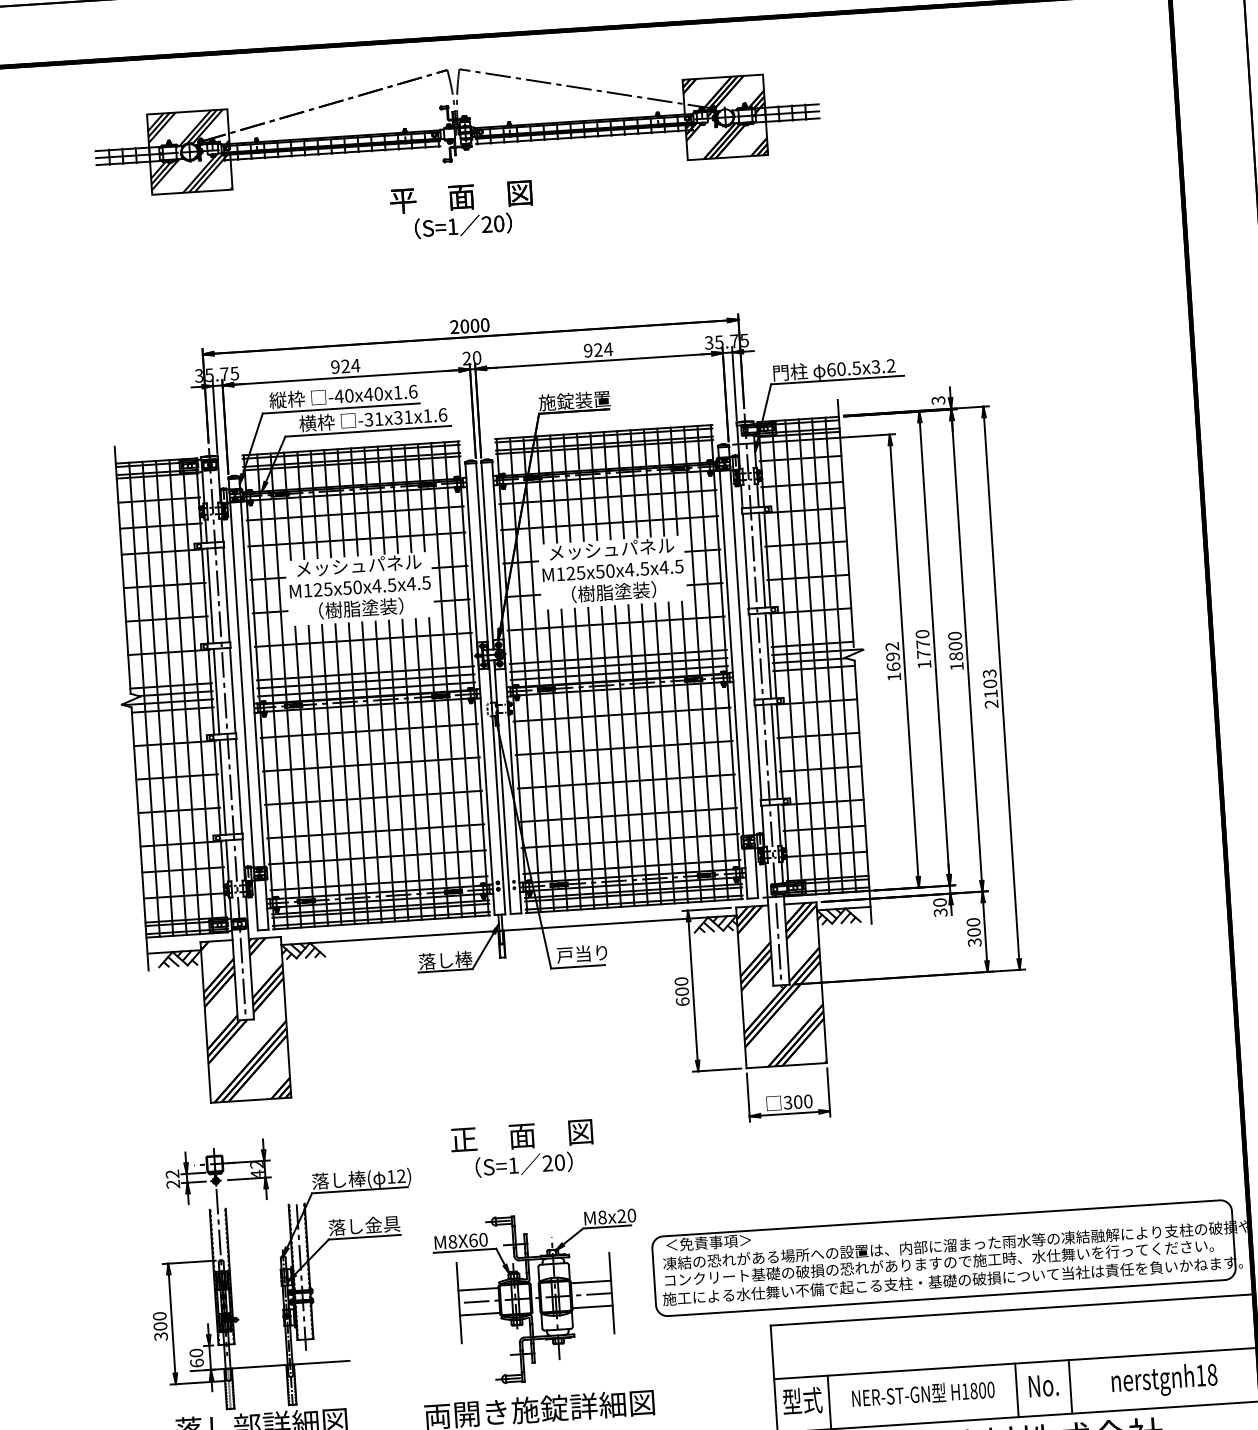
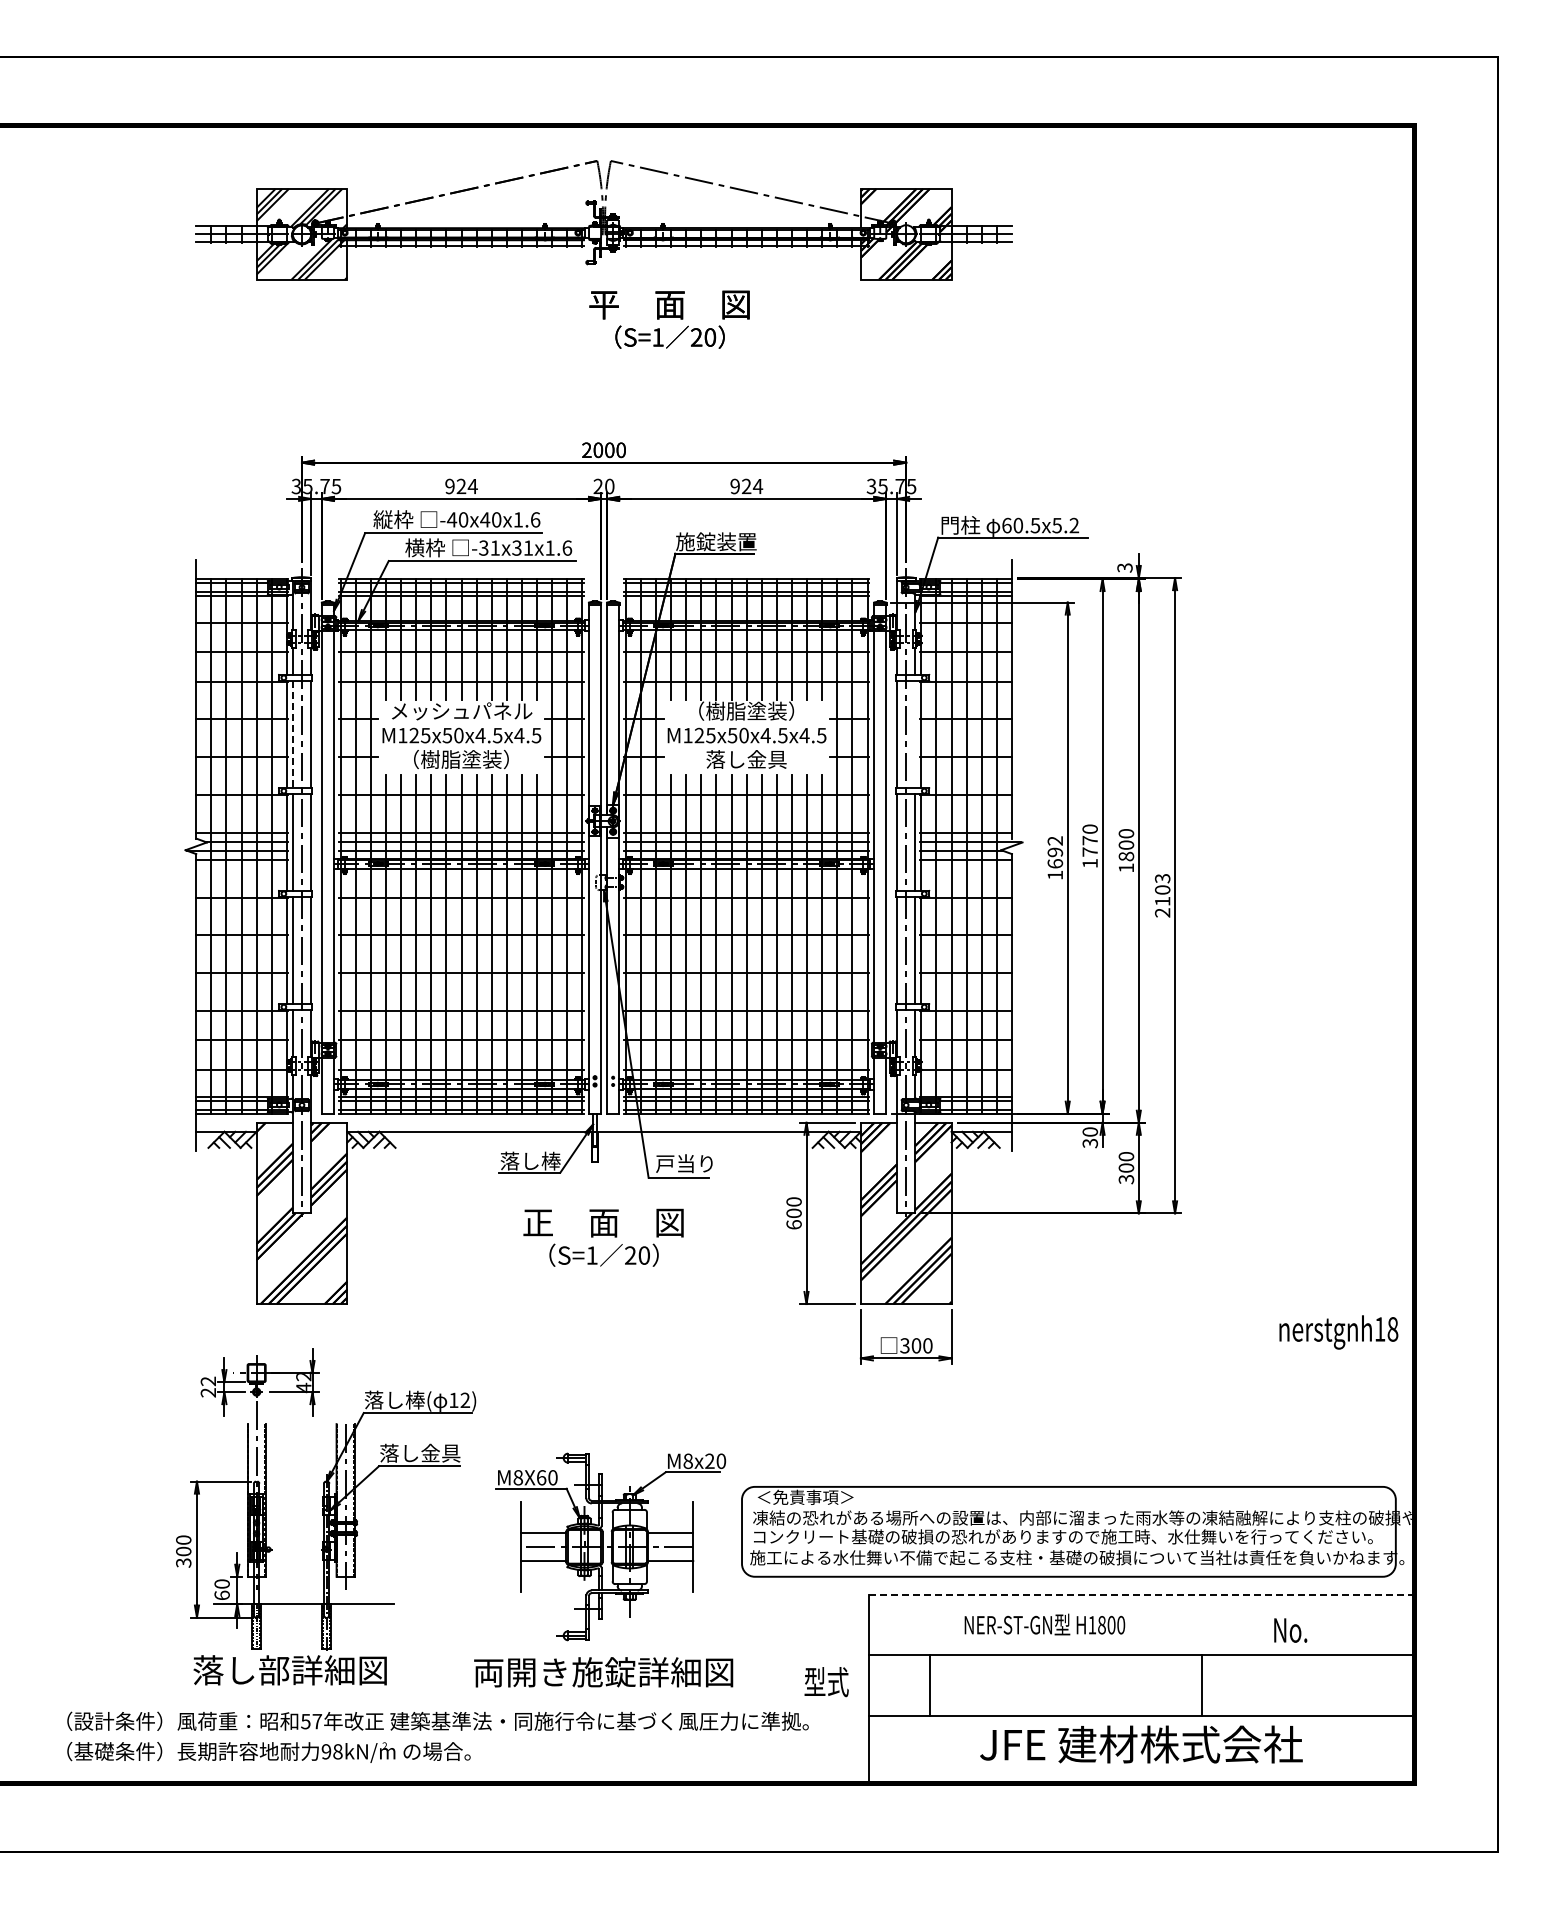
text: (461, 210) -> (669, 319), moved
text: (876, 365) -> (1057, 524), 60.5x3.2 -> 60.5x5.2
text: (611, 548) -> (747, 710), メッシュパネル -> （樹脂塗装）
line: (762, 560) -> (915, 734), removed
text: (613, 592) -> (746, 759), （樹脂塗装） -> 落し金具
line: (210, 596) -> (292, 735), solid -> dashed
text: (522, 1148) -> (603, 1237), moved
line: (1011, 1309) -> (1141, 1594), solid -> dashed
text: (1164, 1380) -> (1338, 1332), moved
text: (1043, 1385) -> (1290, 1630), moved
line: (1017, 1390) -> (1141, 1685), removed
text: (923, 1393) -> (1044, 1624), moved
text: (802, 1401) -> (826, 1682), moved

